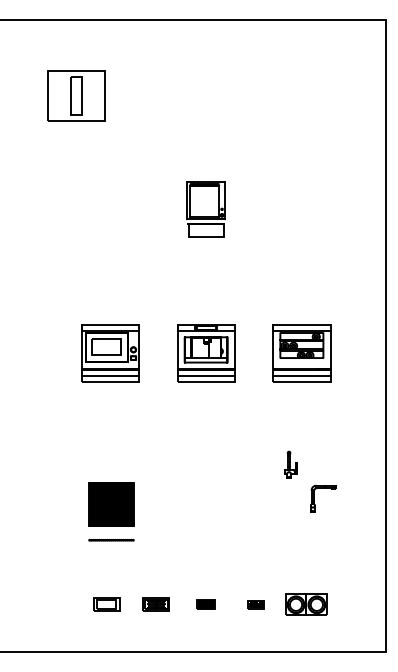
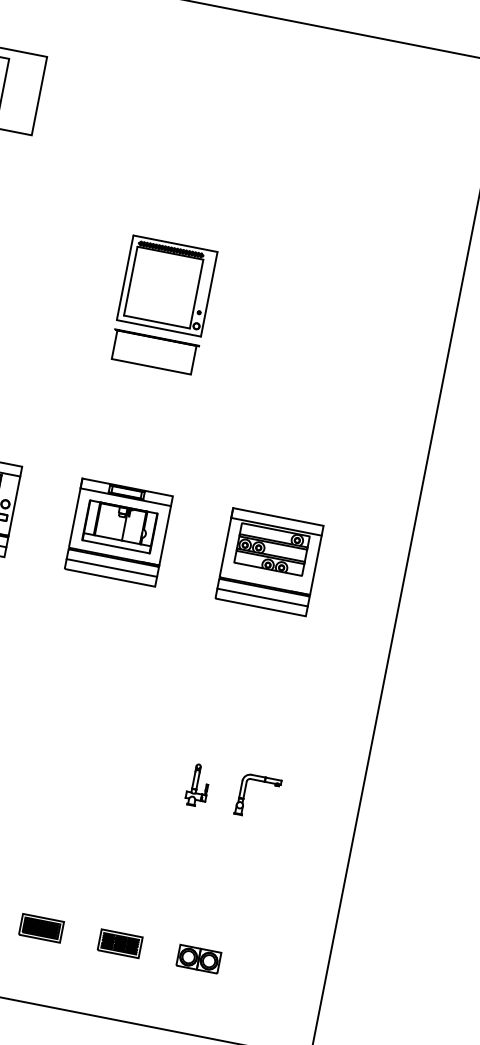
part: (205, 208) -> (162, 303), size x1.43
part: (290, 464) -> (197, 785), moved
part: (205, 604) -> (40, 927), size x1.43
part: (255, 604) -> (118, 943), size x1.67
part: (305, 604) -> (197, 958), size x0.62

